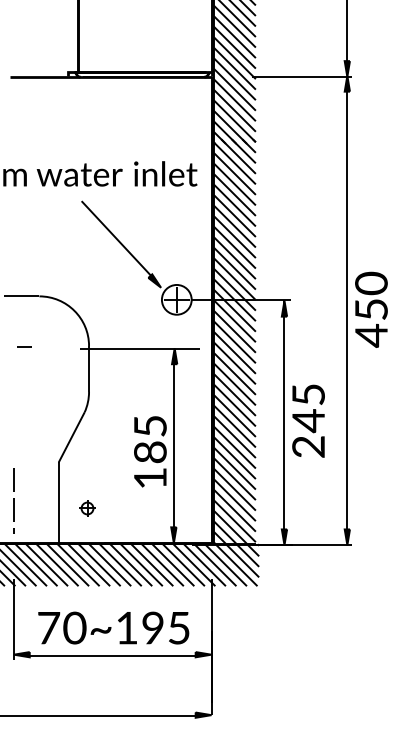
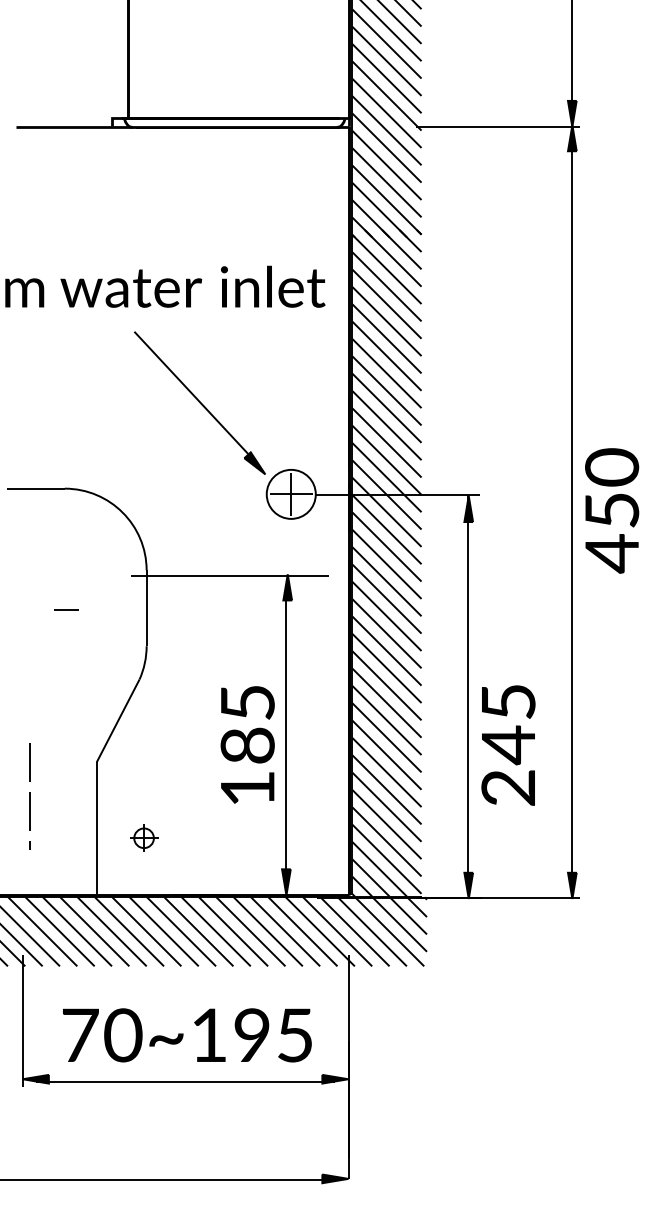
line: (24, 346) -> (66, 609), moved
text: (308, 420) -> (508, 744), moved
line: (13, 500) -> (28, 795), moved

